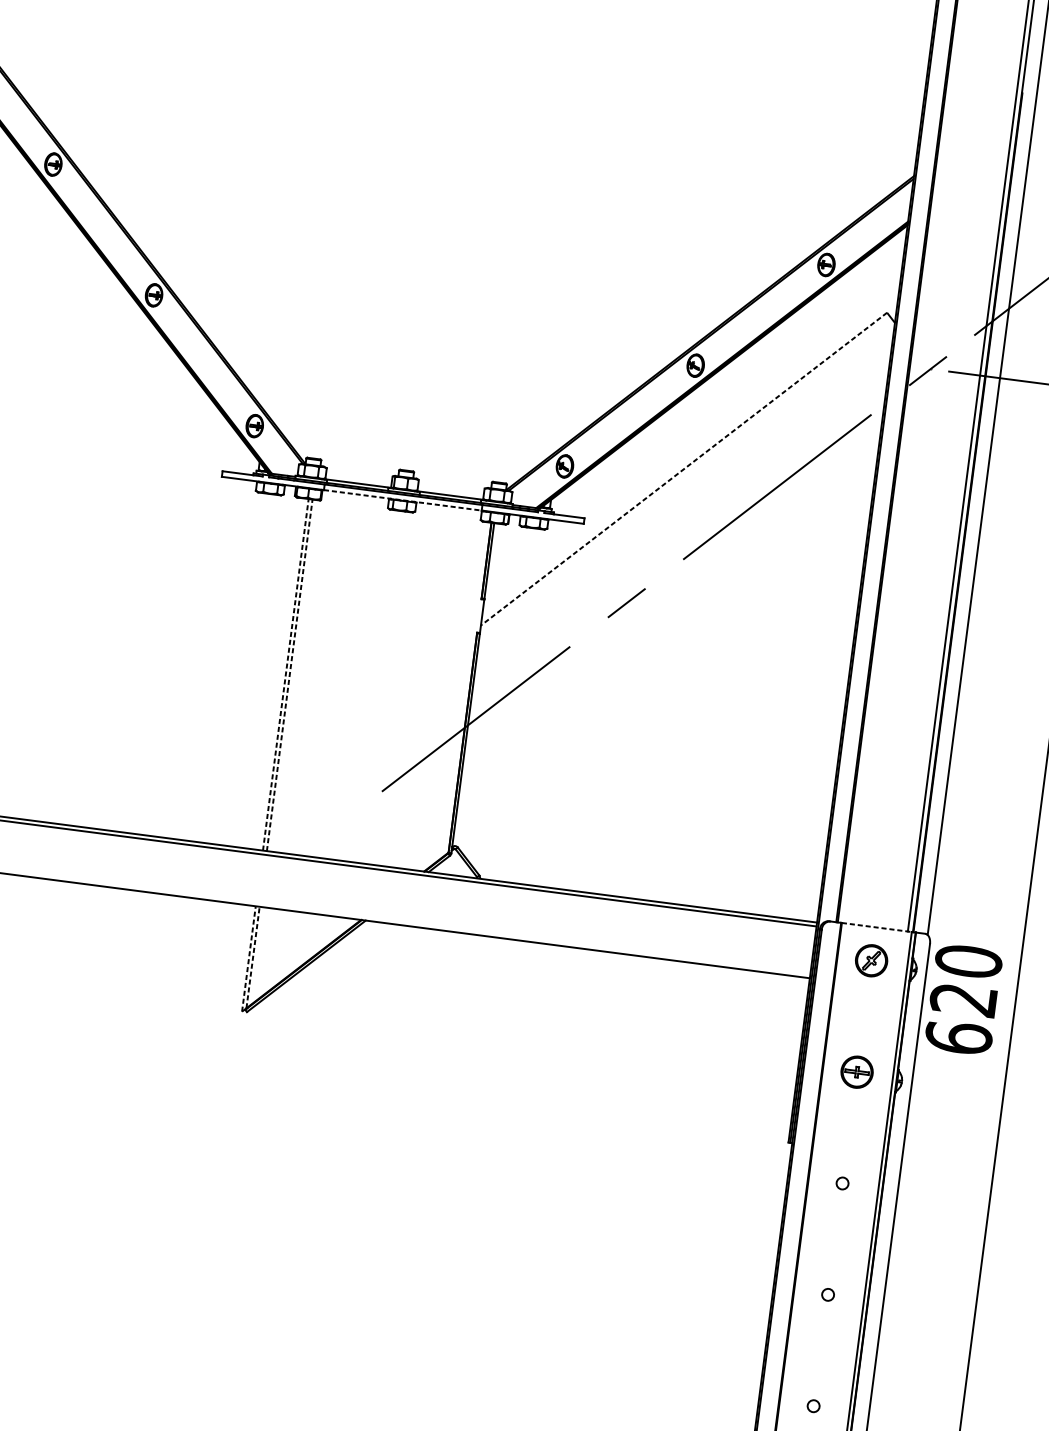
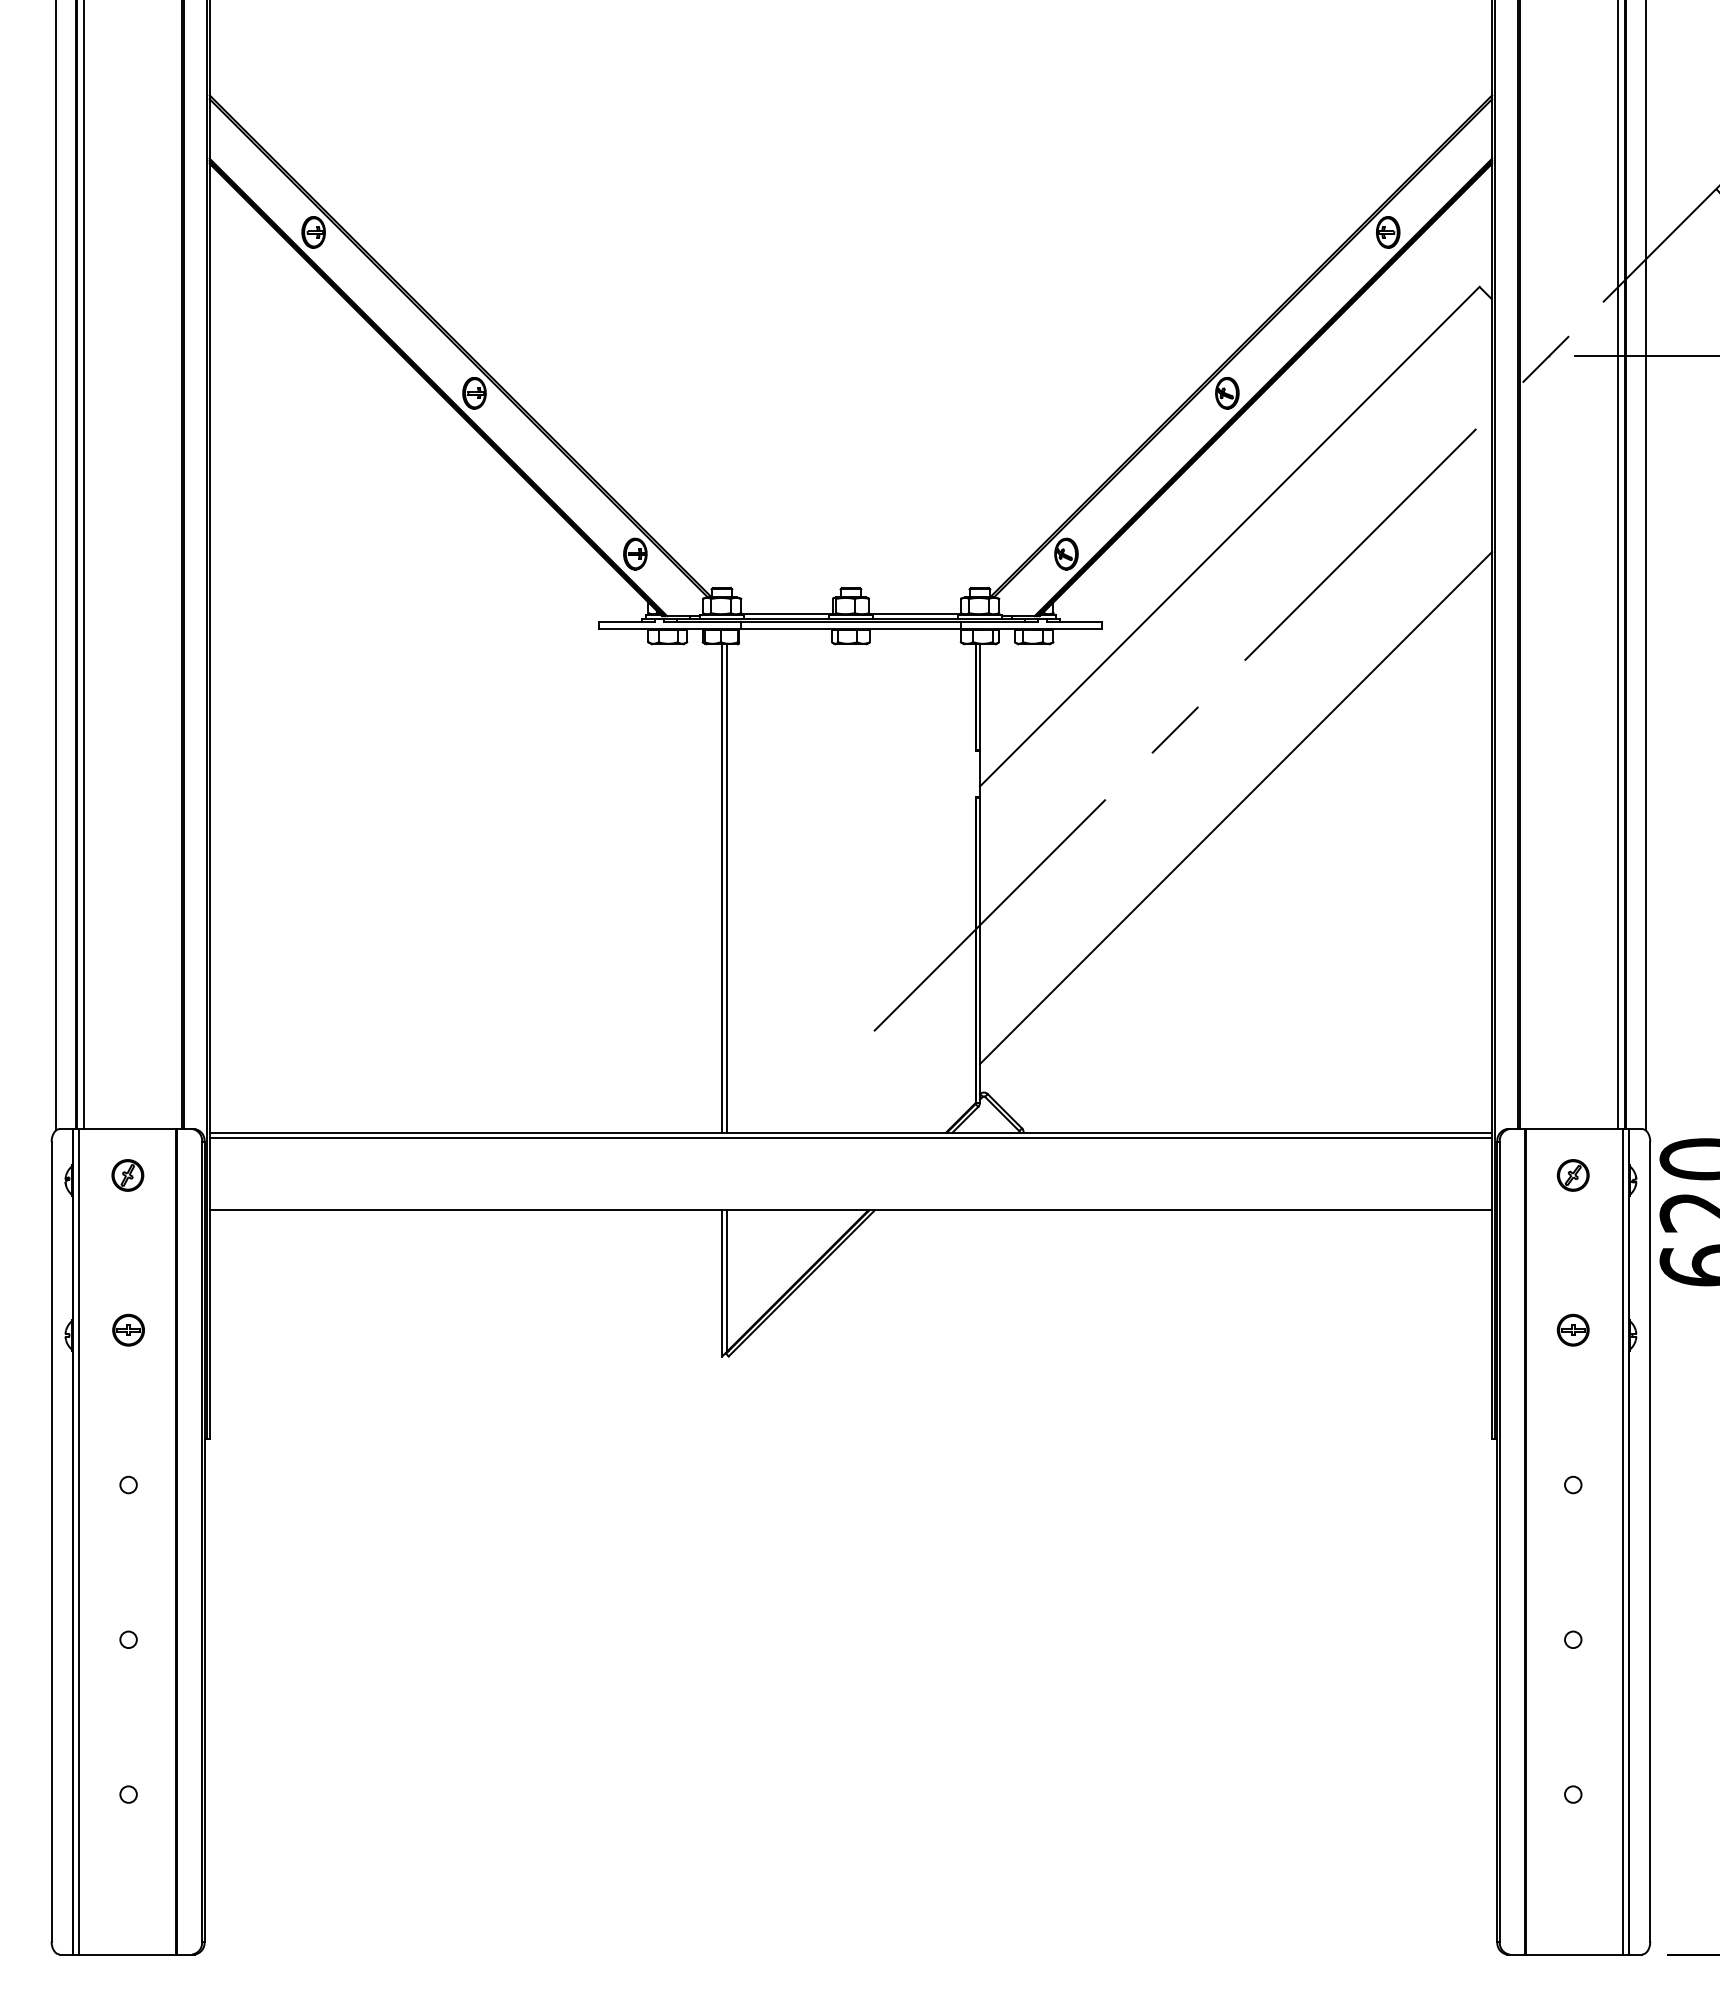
line: (683, 469) -> (1229, 537), dashed -> solid
line: (402, 500) -> (850, 629), dashed -> solid
line: (662, 665) -> (1235, 808), added
line: (285, 674) -> (721, 888), dashed -> solid
line: (289, 675) -> (727, 888), dashed -> solid
line: (876, 927) -> (1574, 1129), dashed -> solid
line: (253, 957) -> (727, 1280), dashed -> solid
line: (248, 958) -> (721, 1283), dashed -> solid
part: (870, 960) -> (1572, 1175), size x0.71
part: (856, 1071) -> (1572, 1329), size x0.71

